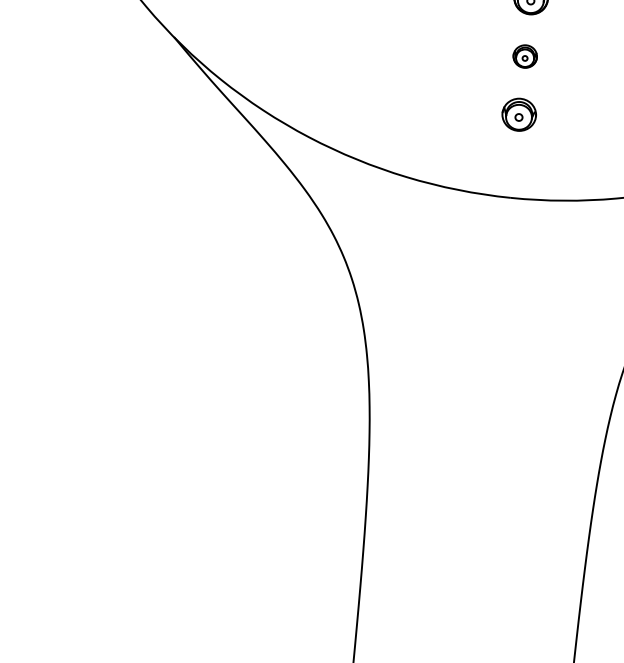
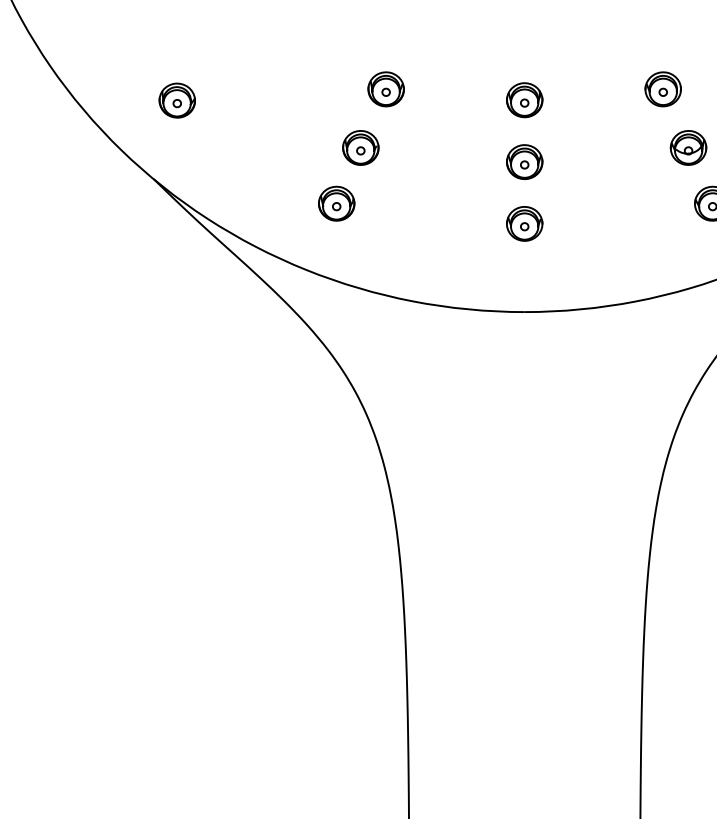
part: (371, 27) -> (360, 147), added
part: (525, 55) -> (524, 161), size x1.43
part: (343, 77) -> (336, 203), added

